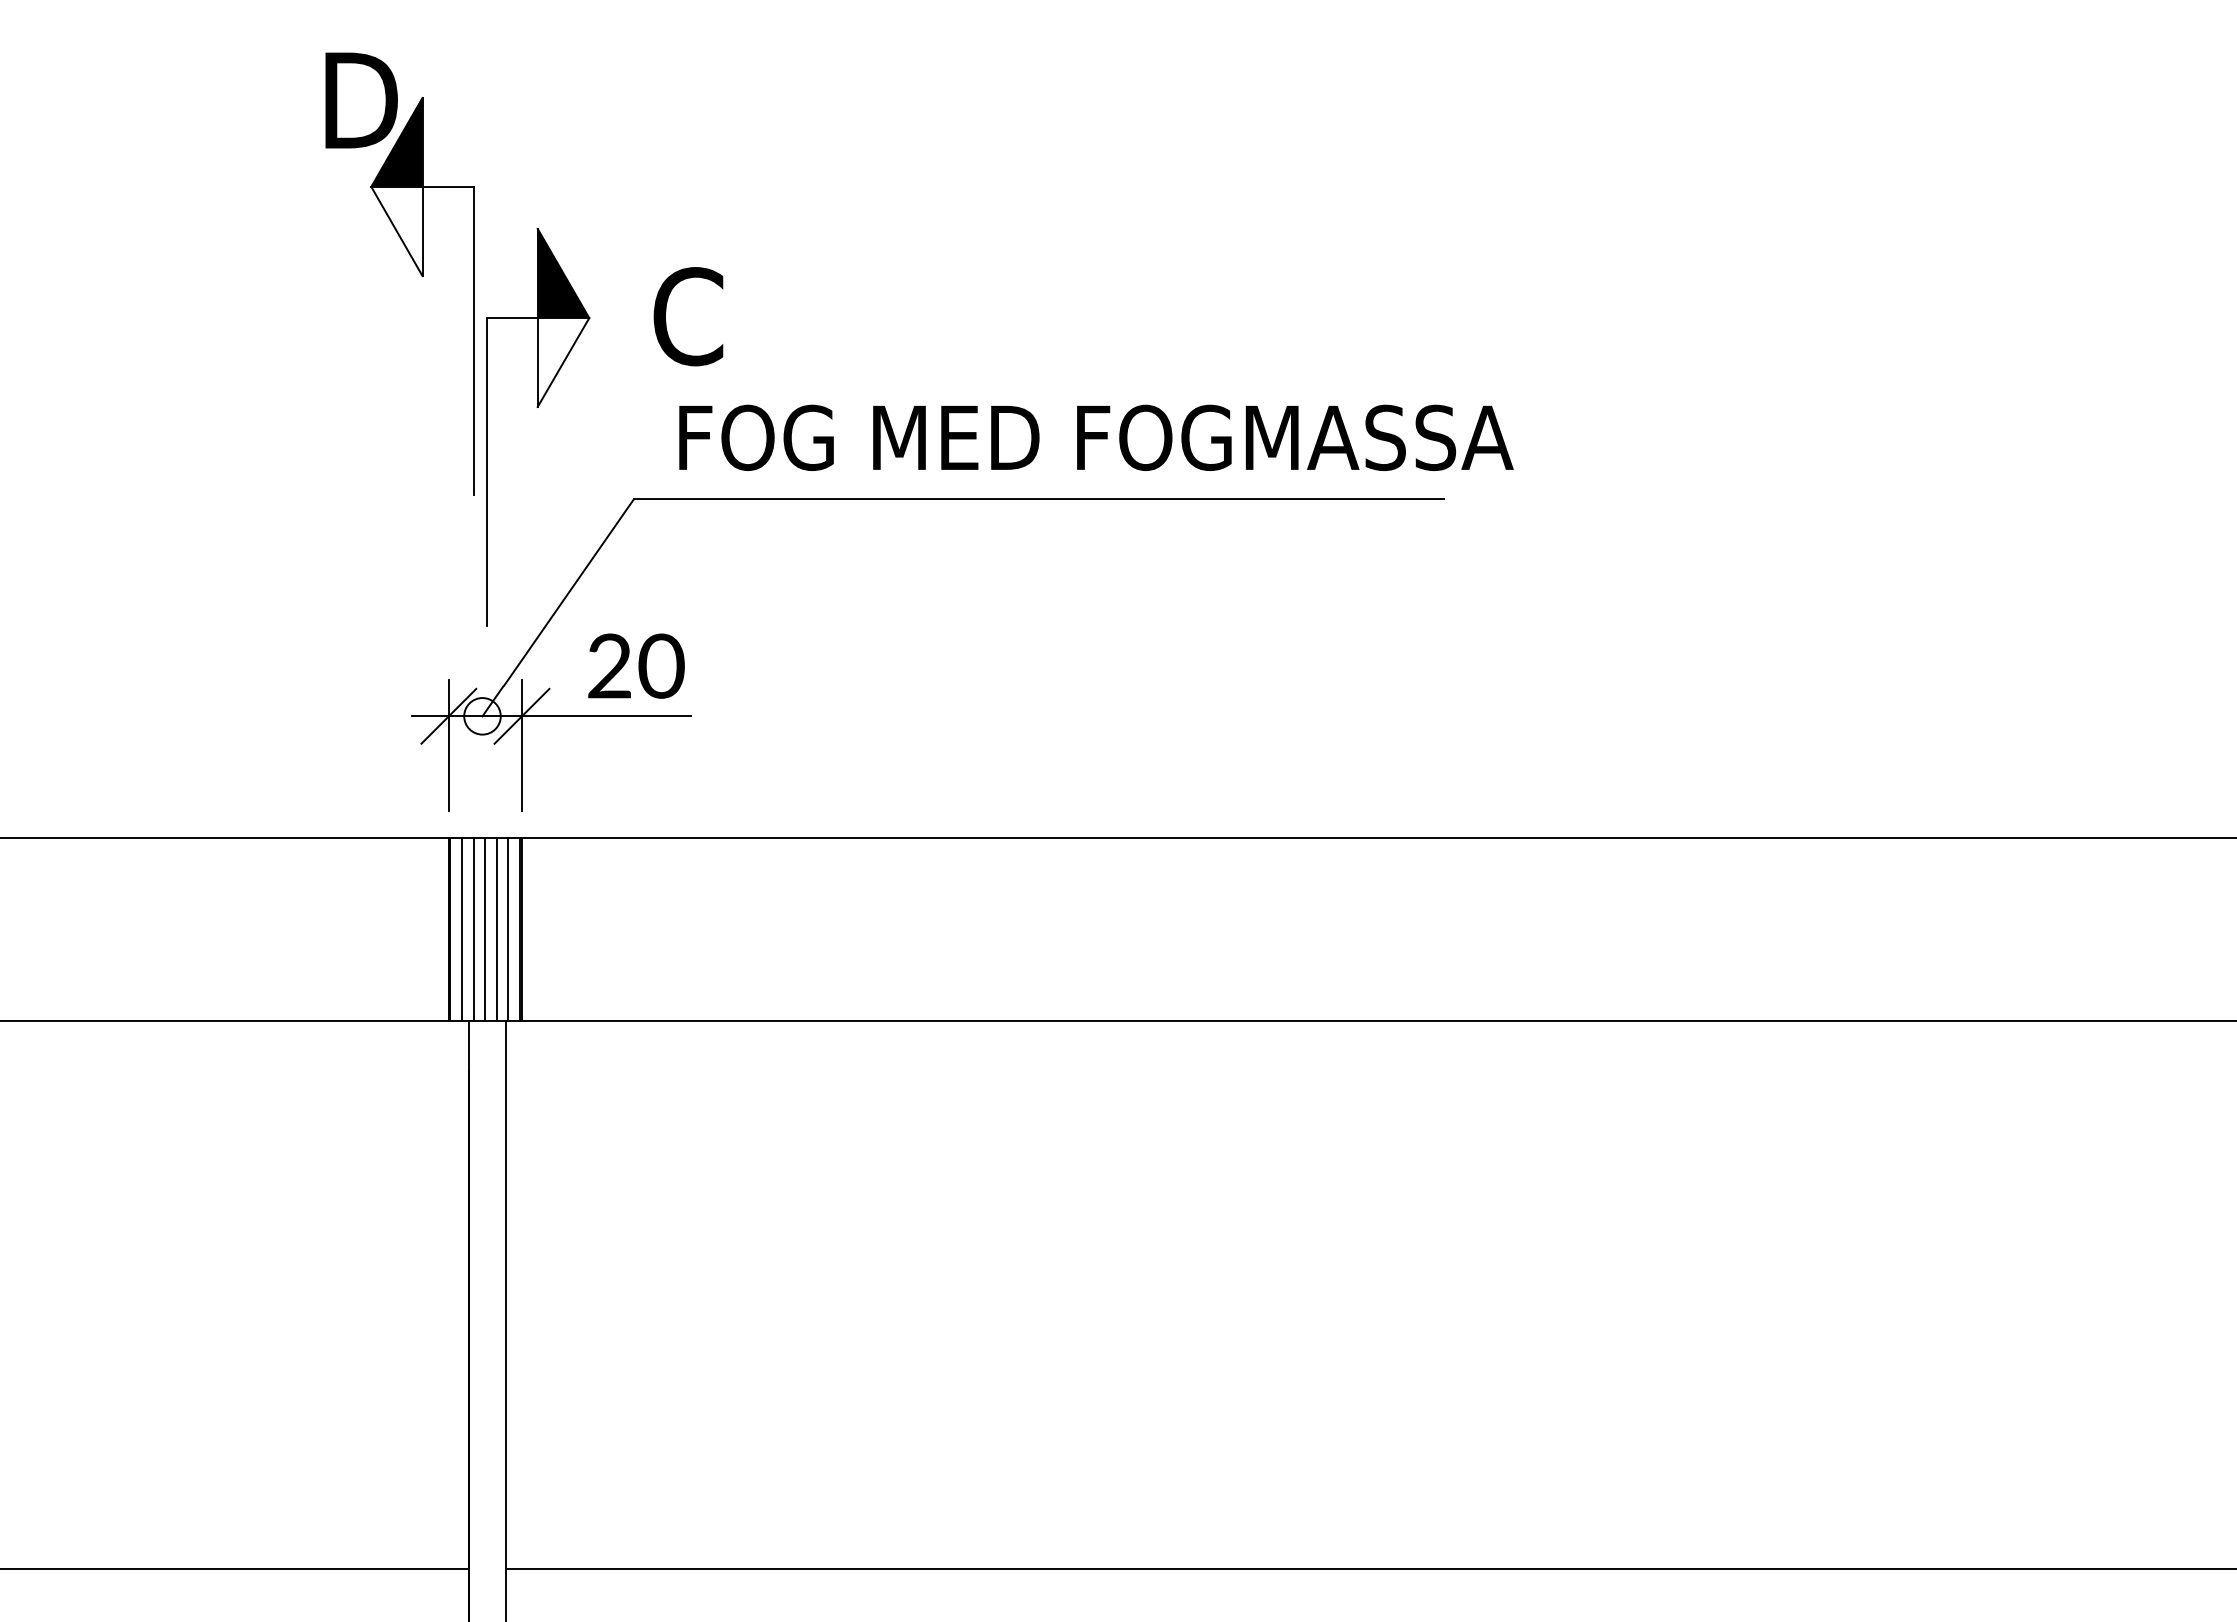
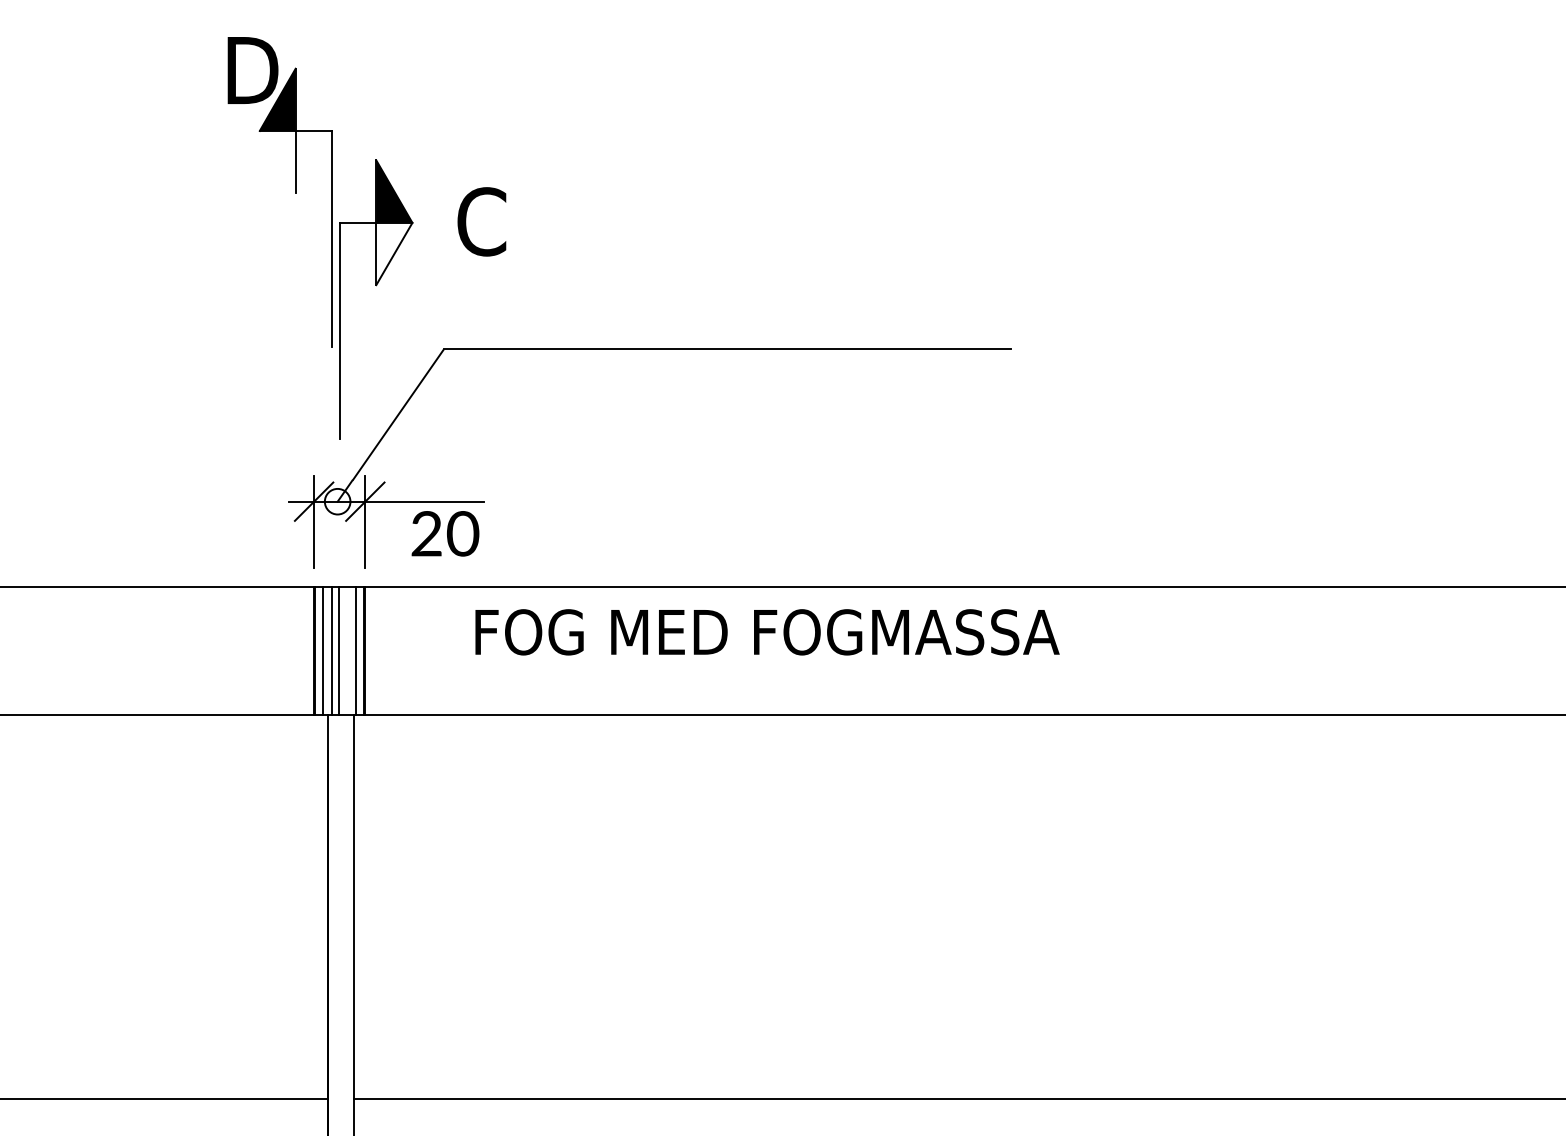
line: (396, 231) -> (277, 162), removed
text: (1096, 437) -> (767, 632), moved
text: (636, 665) -> (445, 533), moved
line: (496, 929) -> (347, 650), removed

